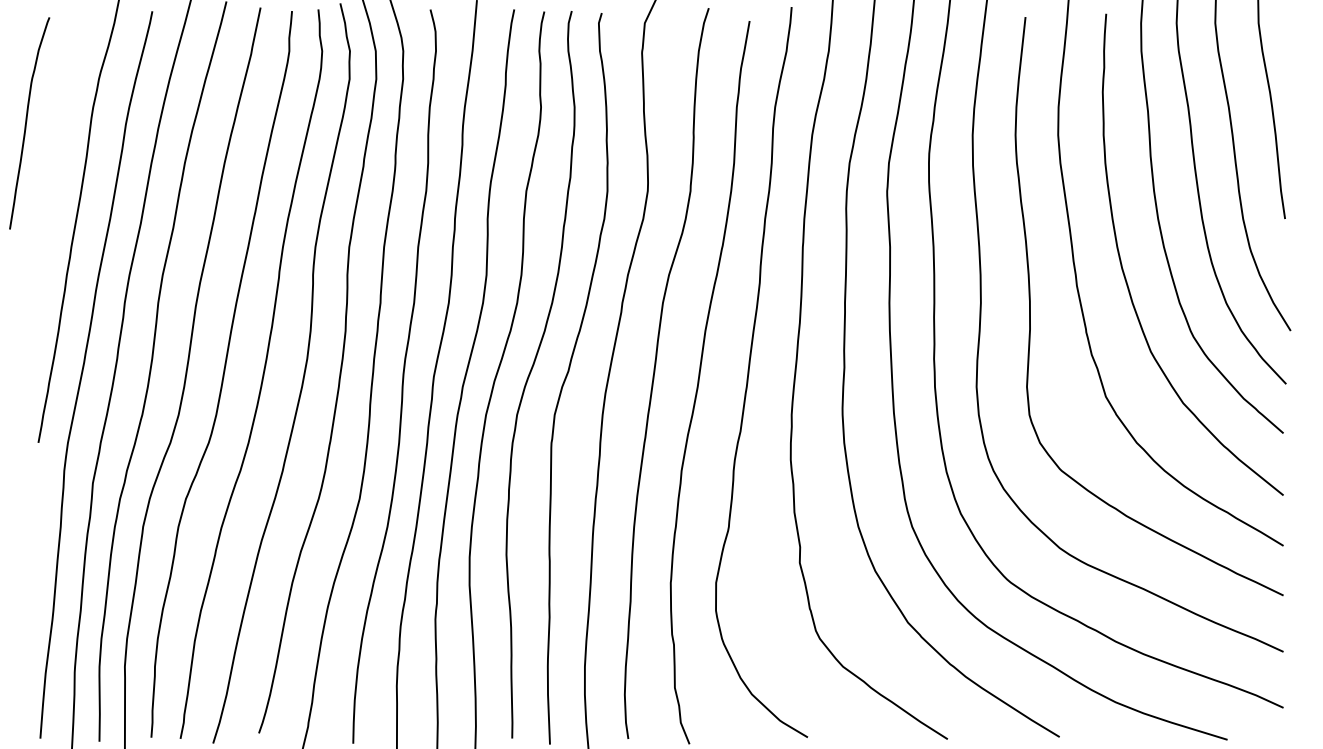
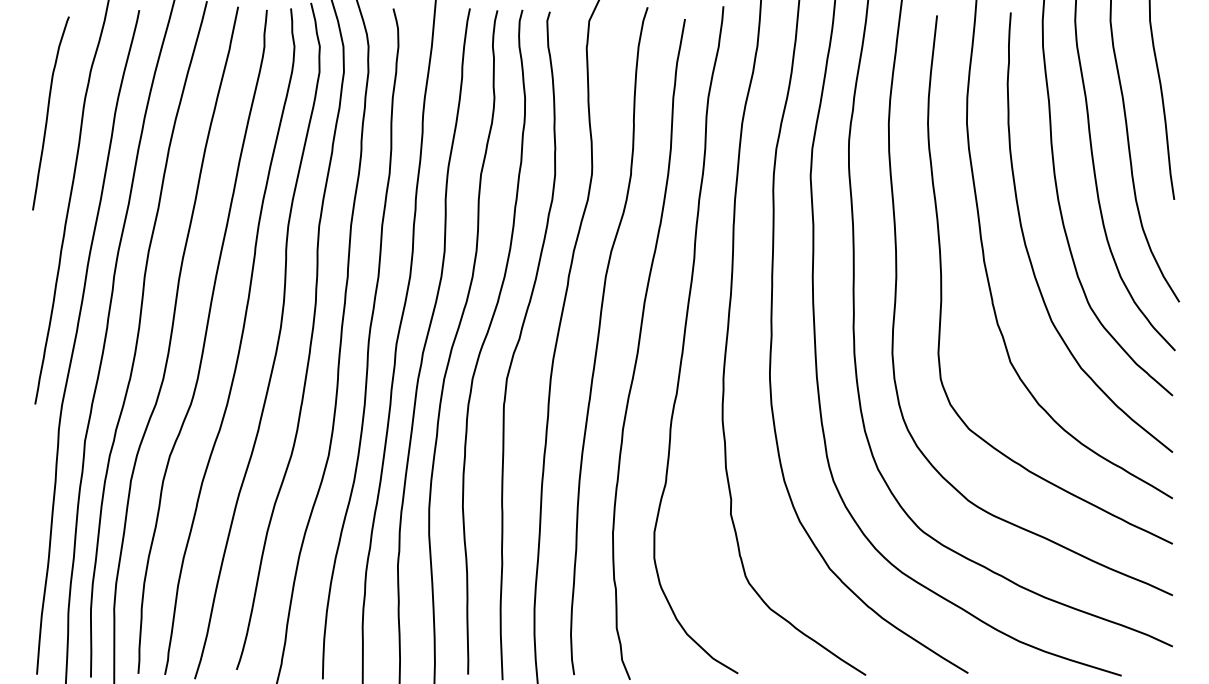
curve: (27, 121) -> (48, 111), moved

